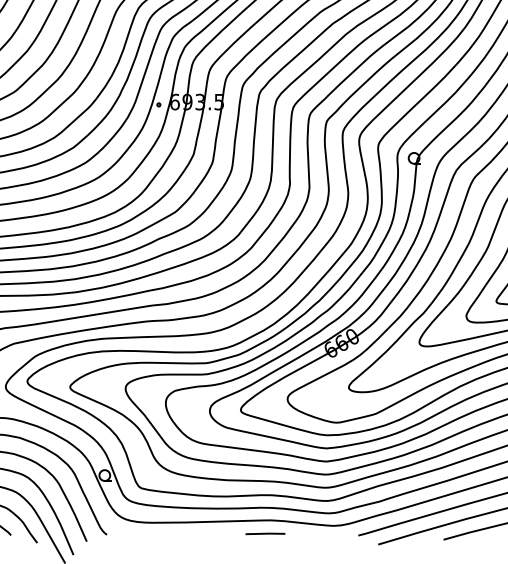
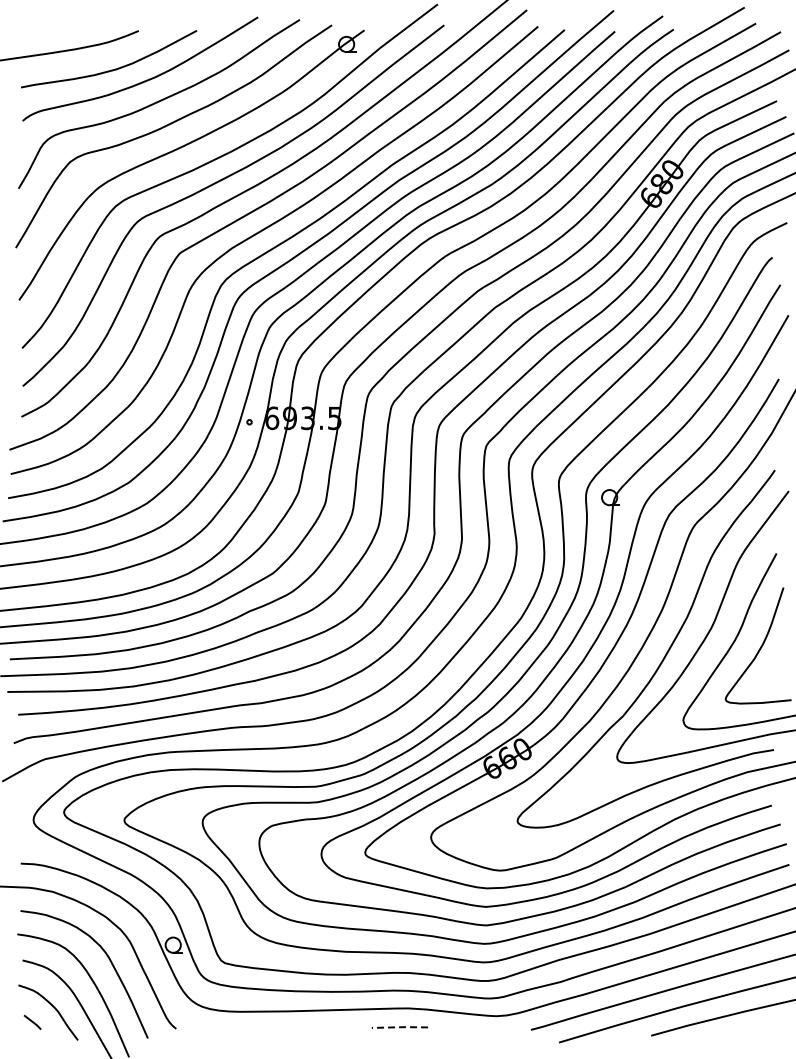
line: (265, 533) -> (400, 1027), solid -> dashed

